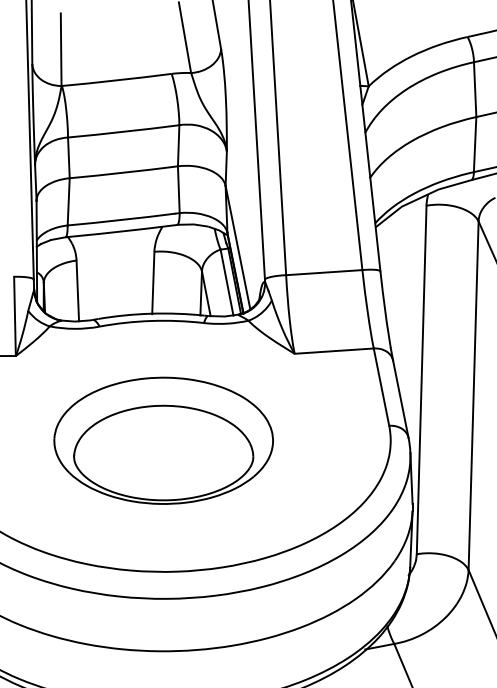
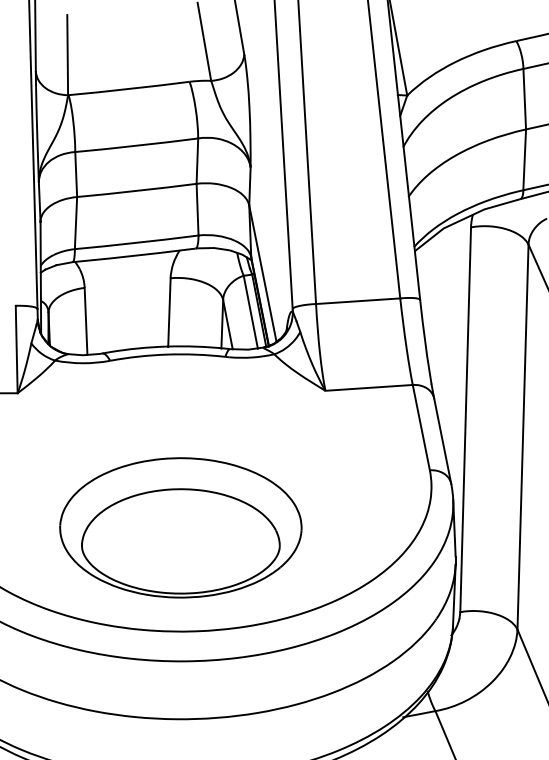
part: (163, 440) -> (180, 527), moved

